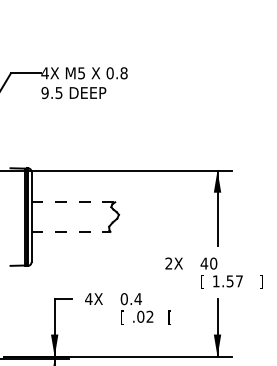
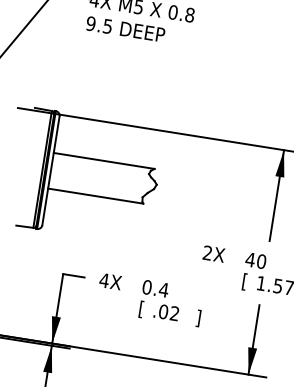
line: (73, 202) -> (104, 161), dashed -> solid
line: (71, 231) -> (96, 195), dashed -> solid
text: (169, 317) -> (198, 318), [ -> ]

